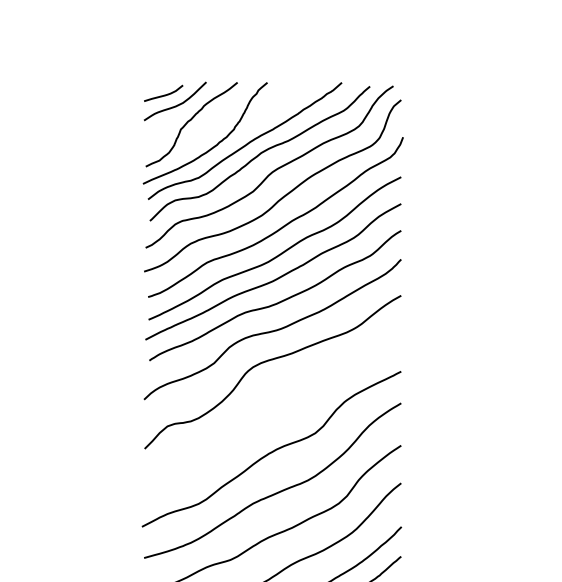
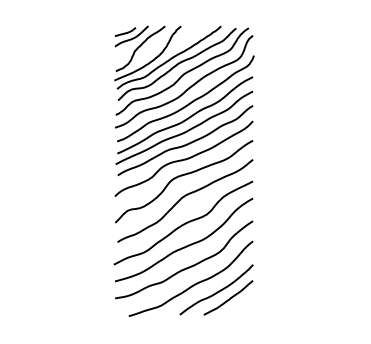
curve: (271, 403) -> (183, 198), added

